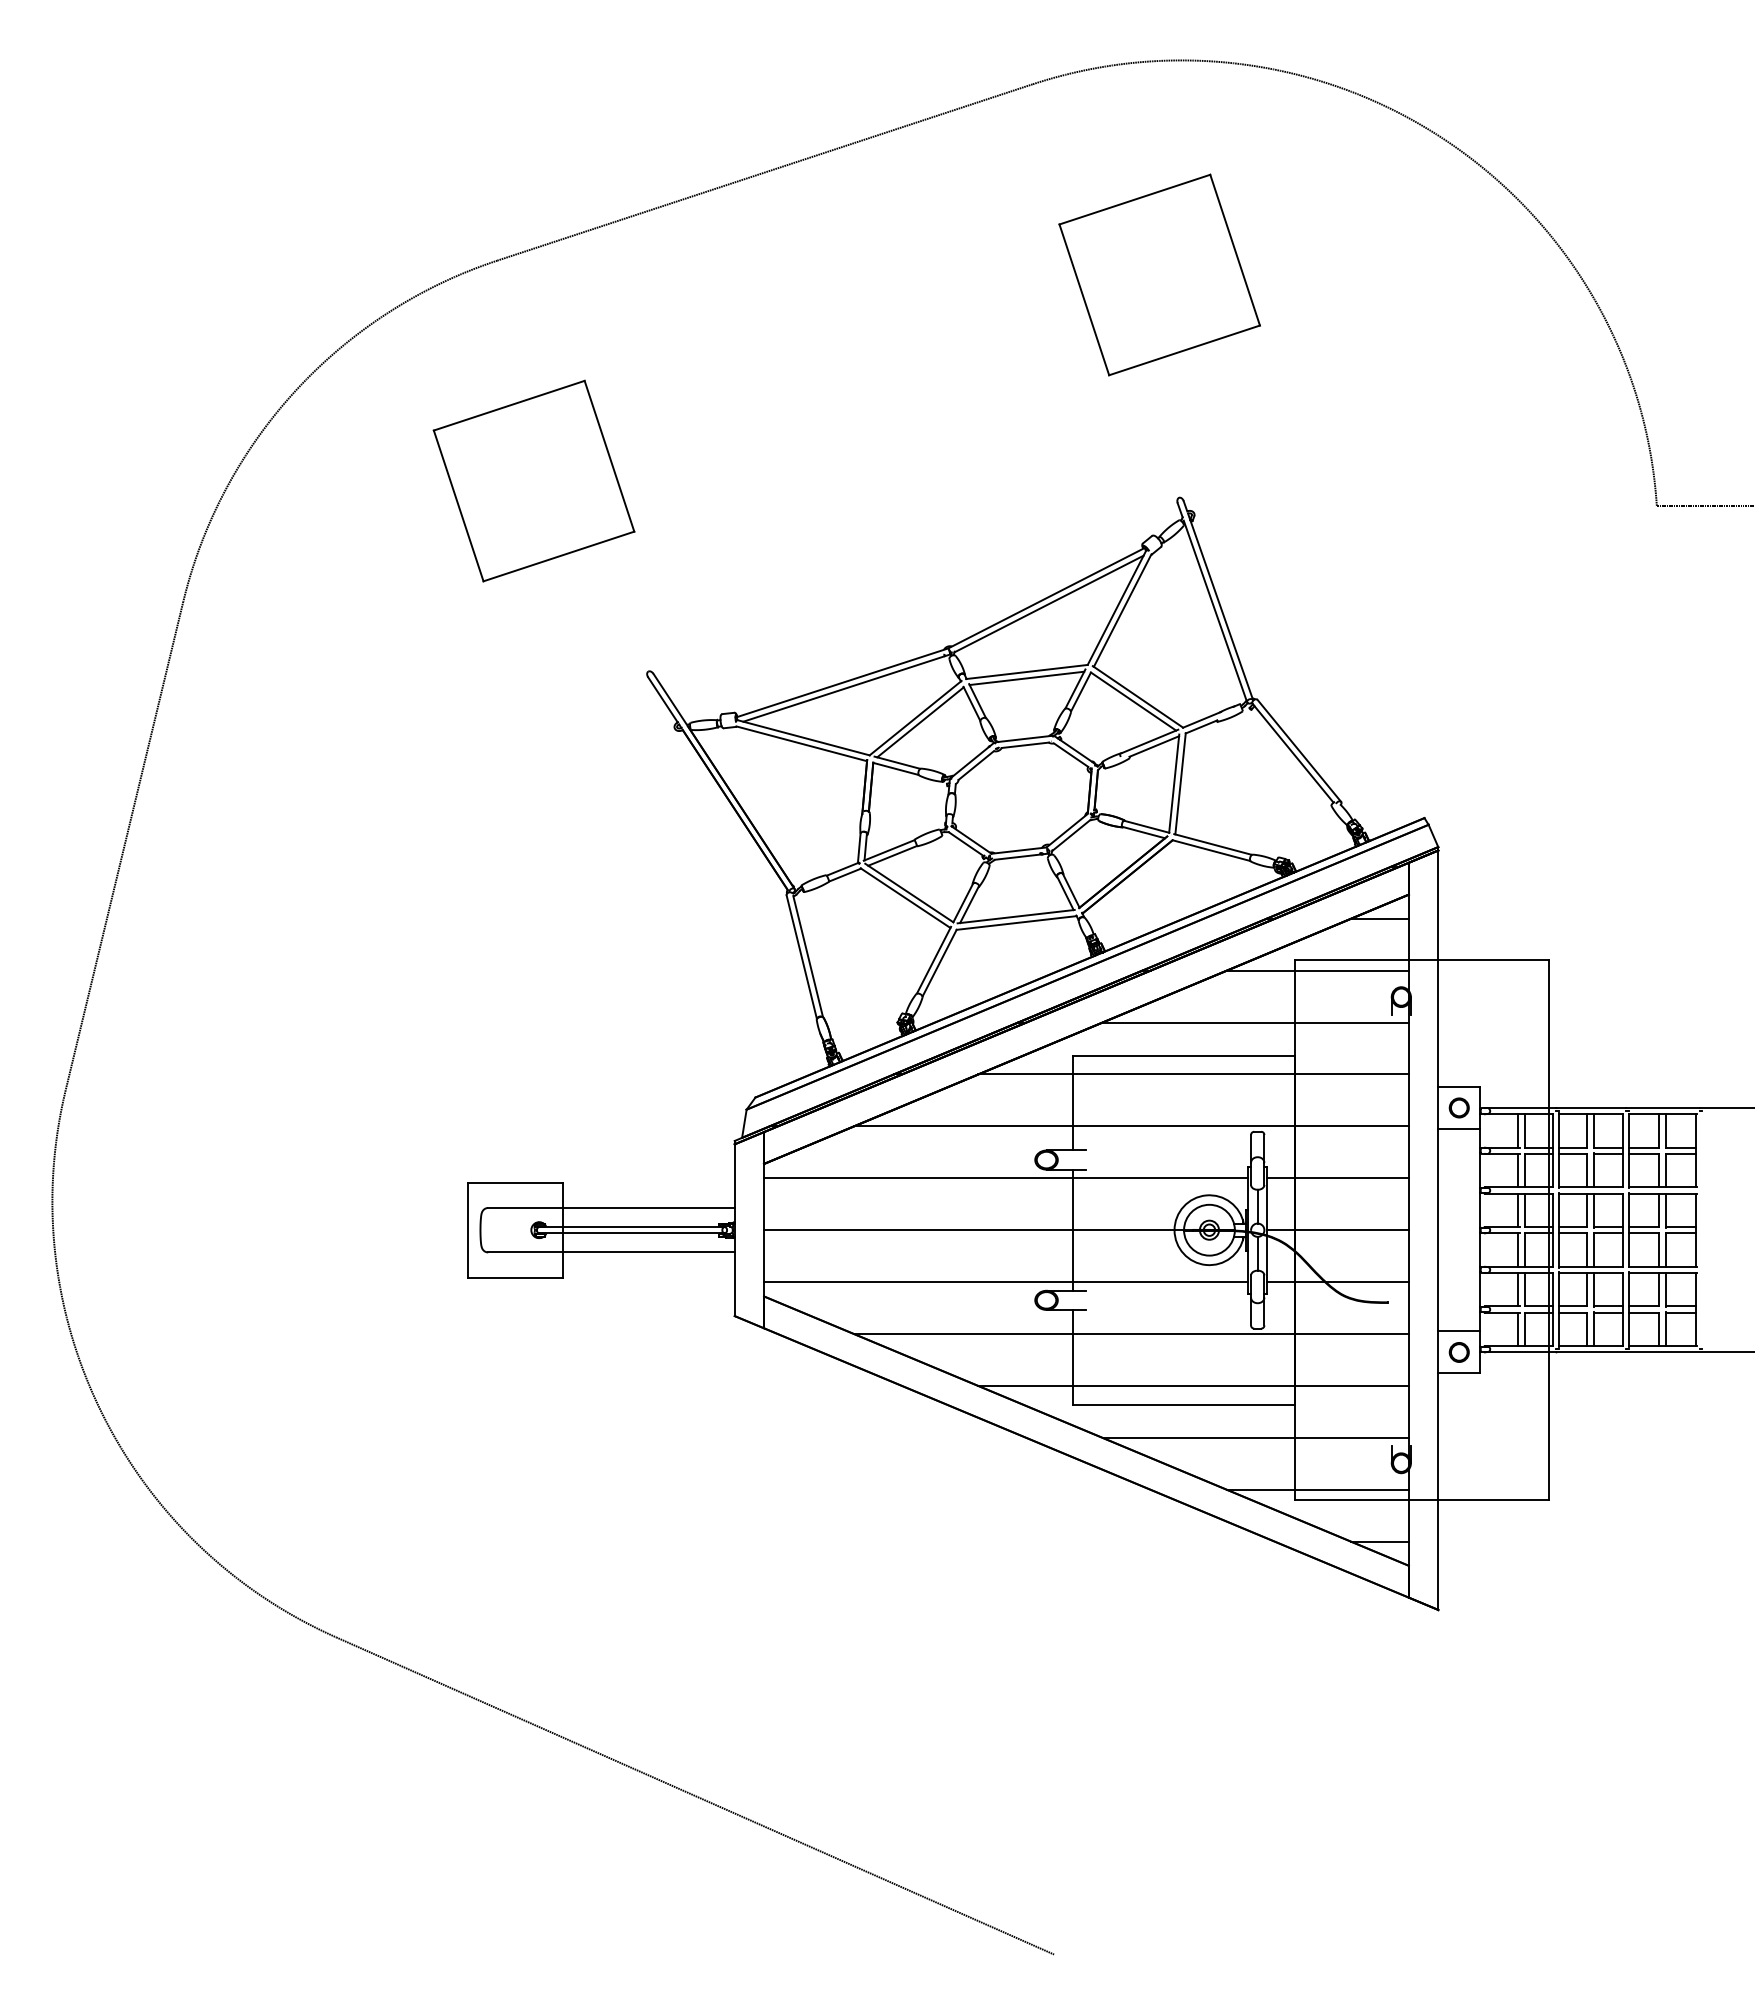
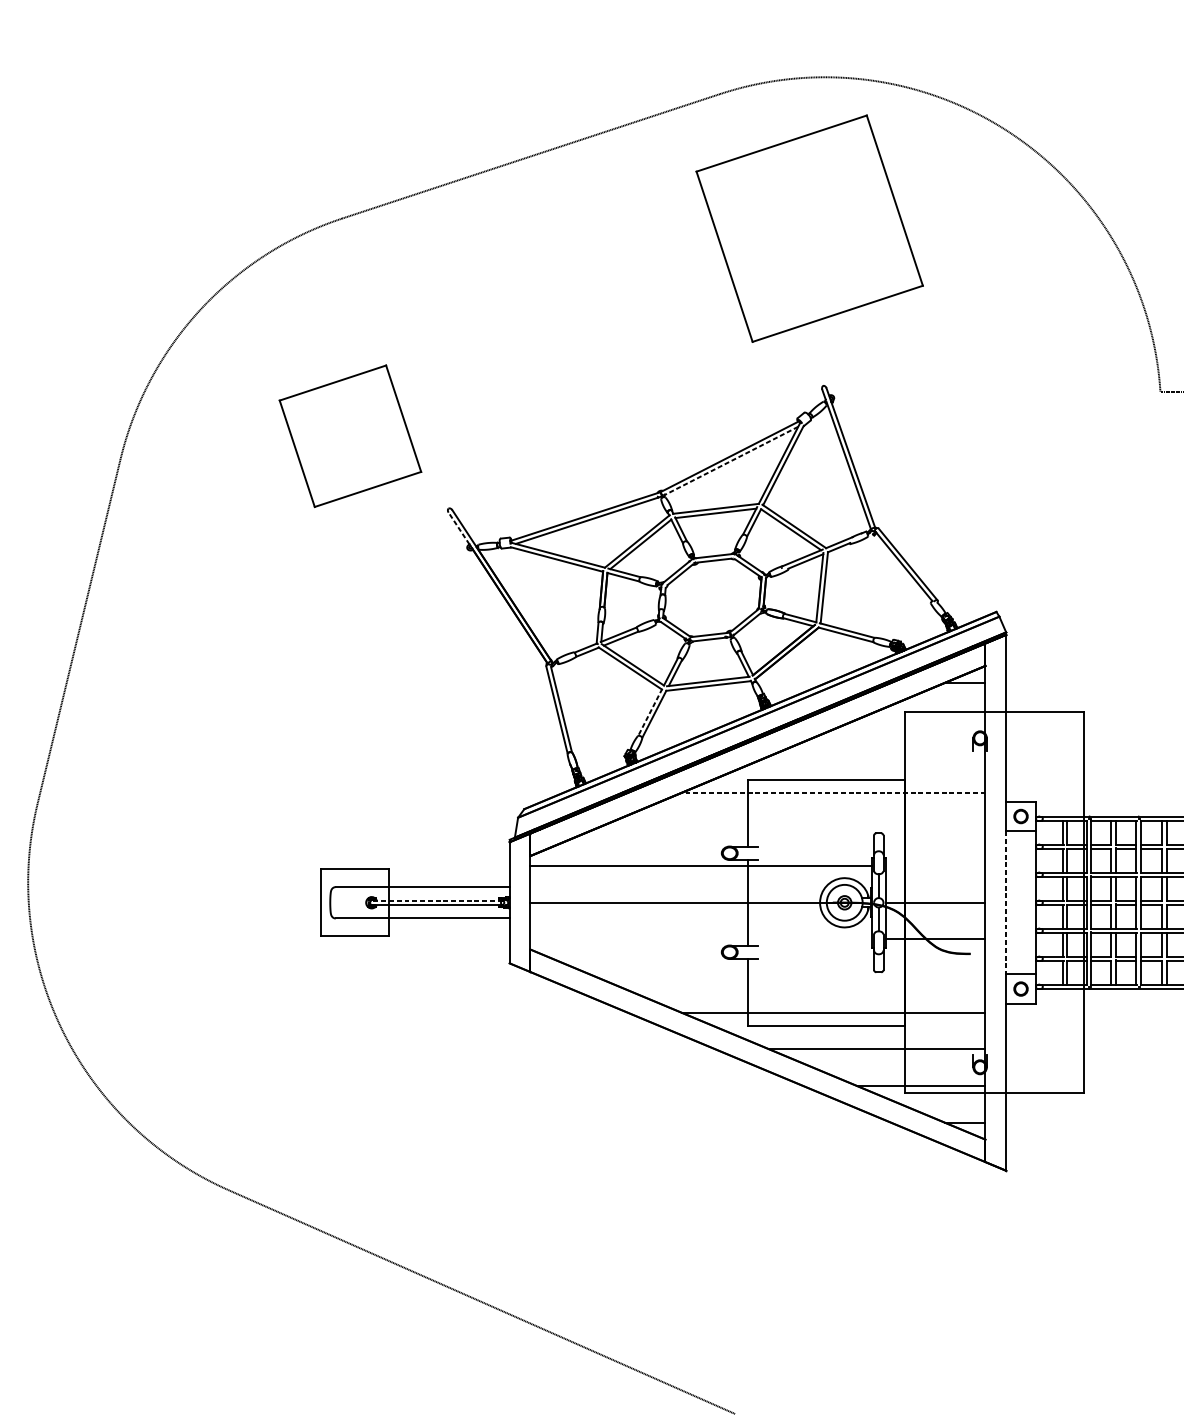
part: (1159, 274) -> (809, 228), size x1.6
part: (533, 480) -> (350, 435), moved
line: (1048, 604) -> (731, 461), solid -> dashed
line: (663, 699) -> (459, 528), solid -> dashed
line: (934, 960) -> (650, 712), solid -> dashed
line: (1317, 970) -> (920, 719), removed
line: (1255, 1022) -> (877, 756), removed
line: (1193, 1074) -> (833, 792), solid -> dashed
line: (1131, 1126) -> (789, 829), removed
line: (1337, 1178) -> (935, 866), removed
line: (632, 1227) -> (437, 900), solid -> dashed
line: (1438, 1230) -> (1006, 902), solid -> dashed
line: (1006, 1282) -> (701, 939), removed
line: (1131, 1334) -> (789, 976), removed

